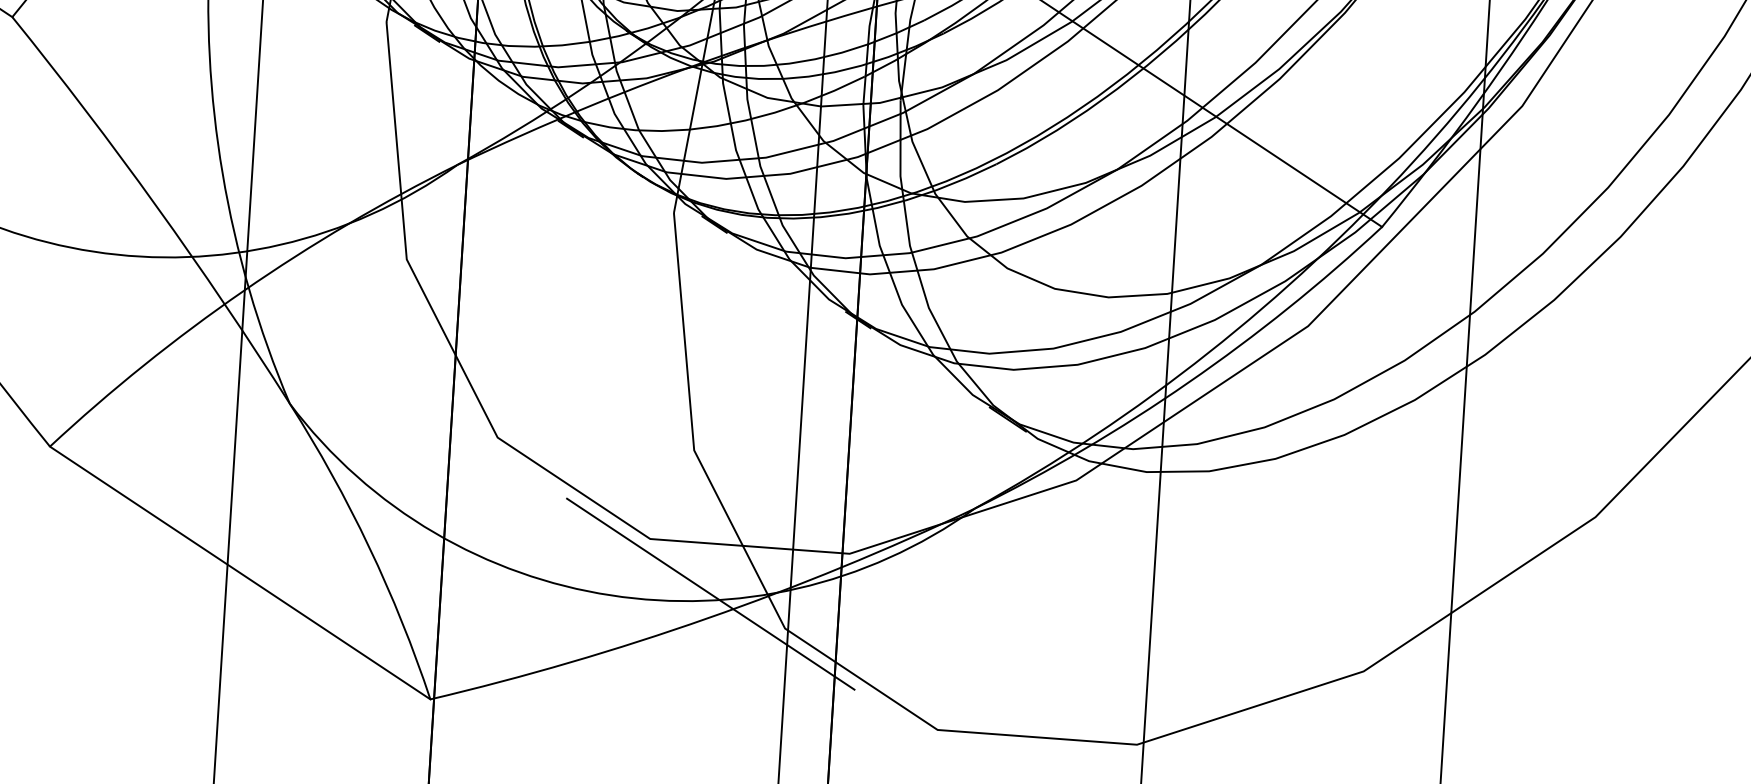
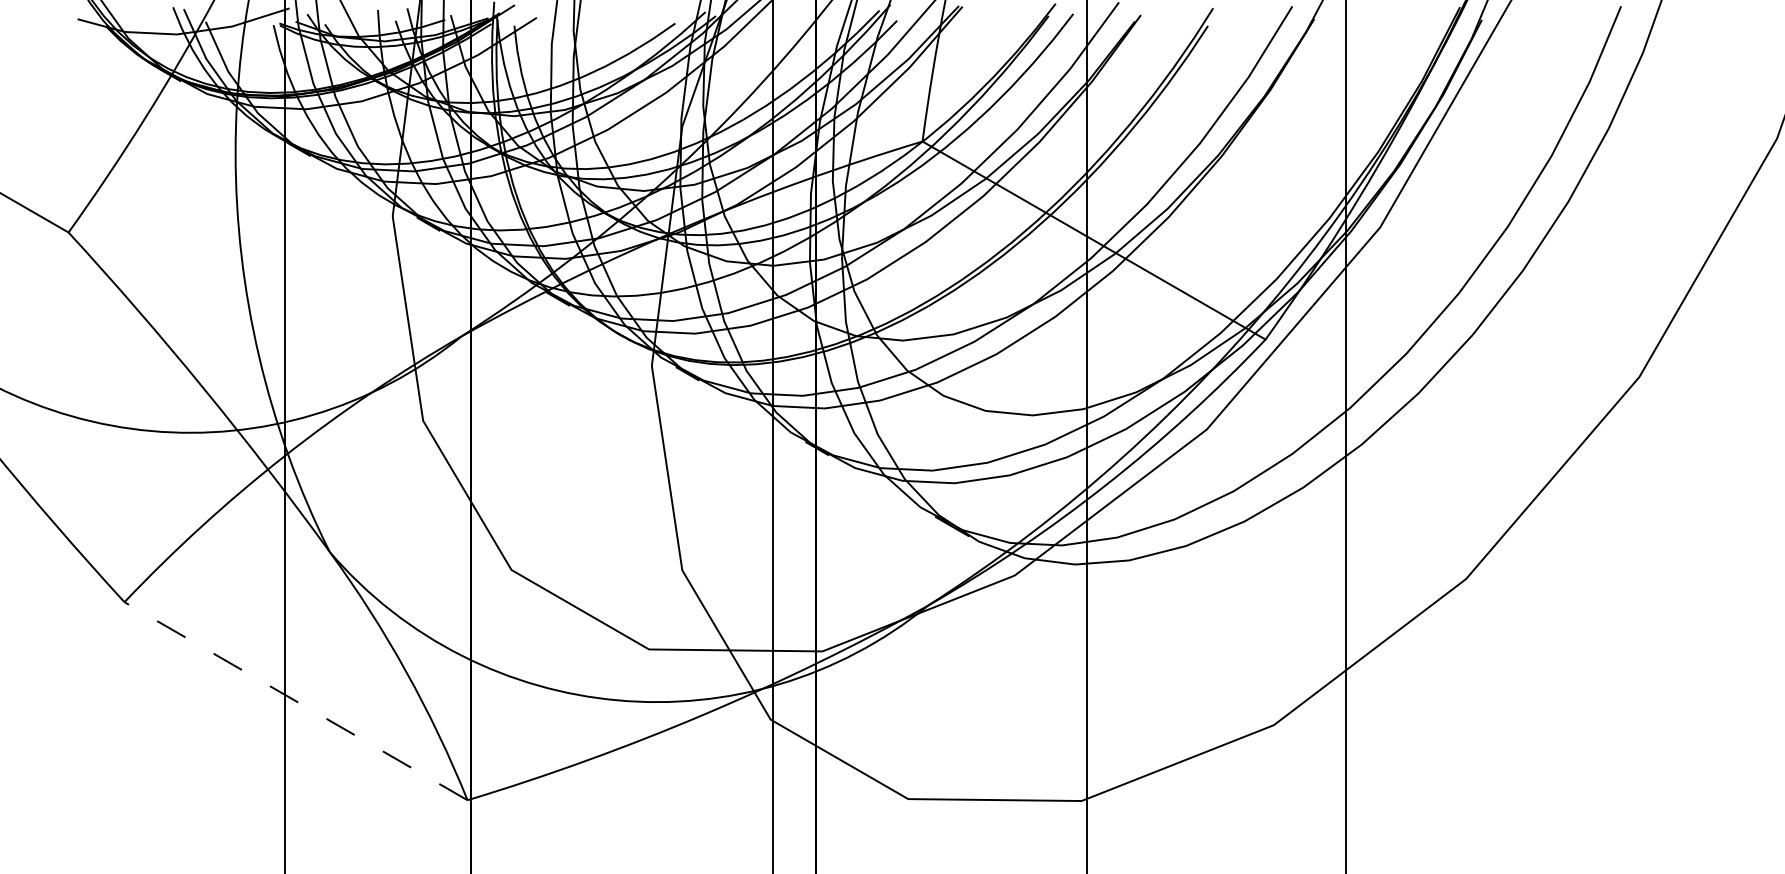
line: (239, 572) -> (295, 700), solid -> dashed
line: (710, 593) -> (704, 693), removed

